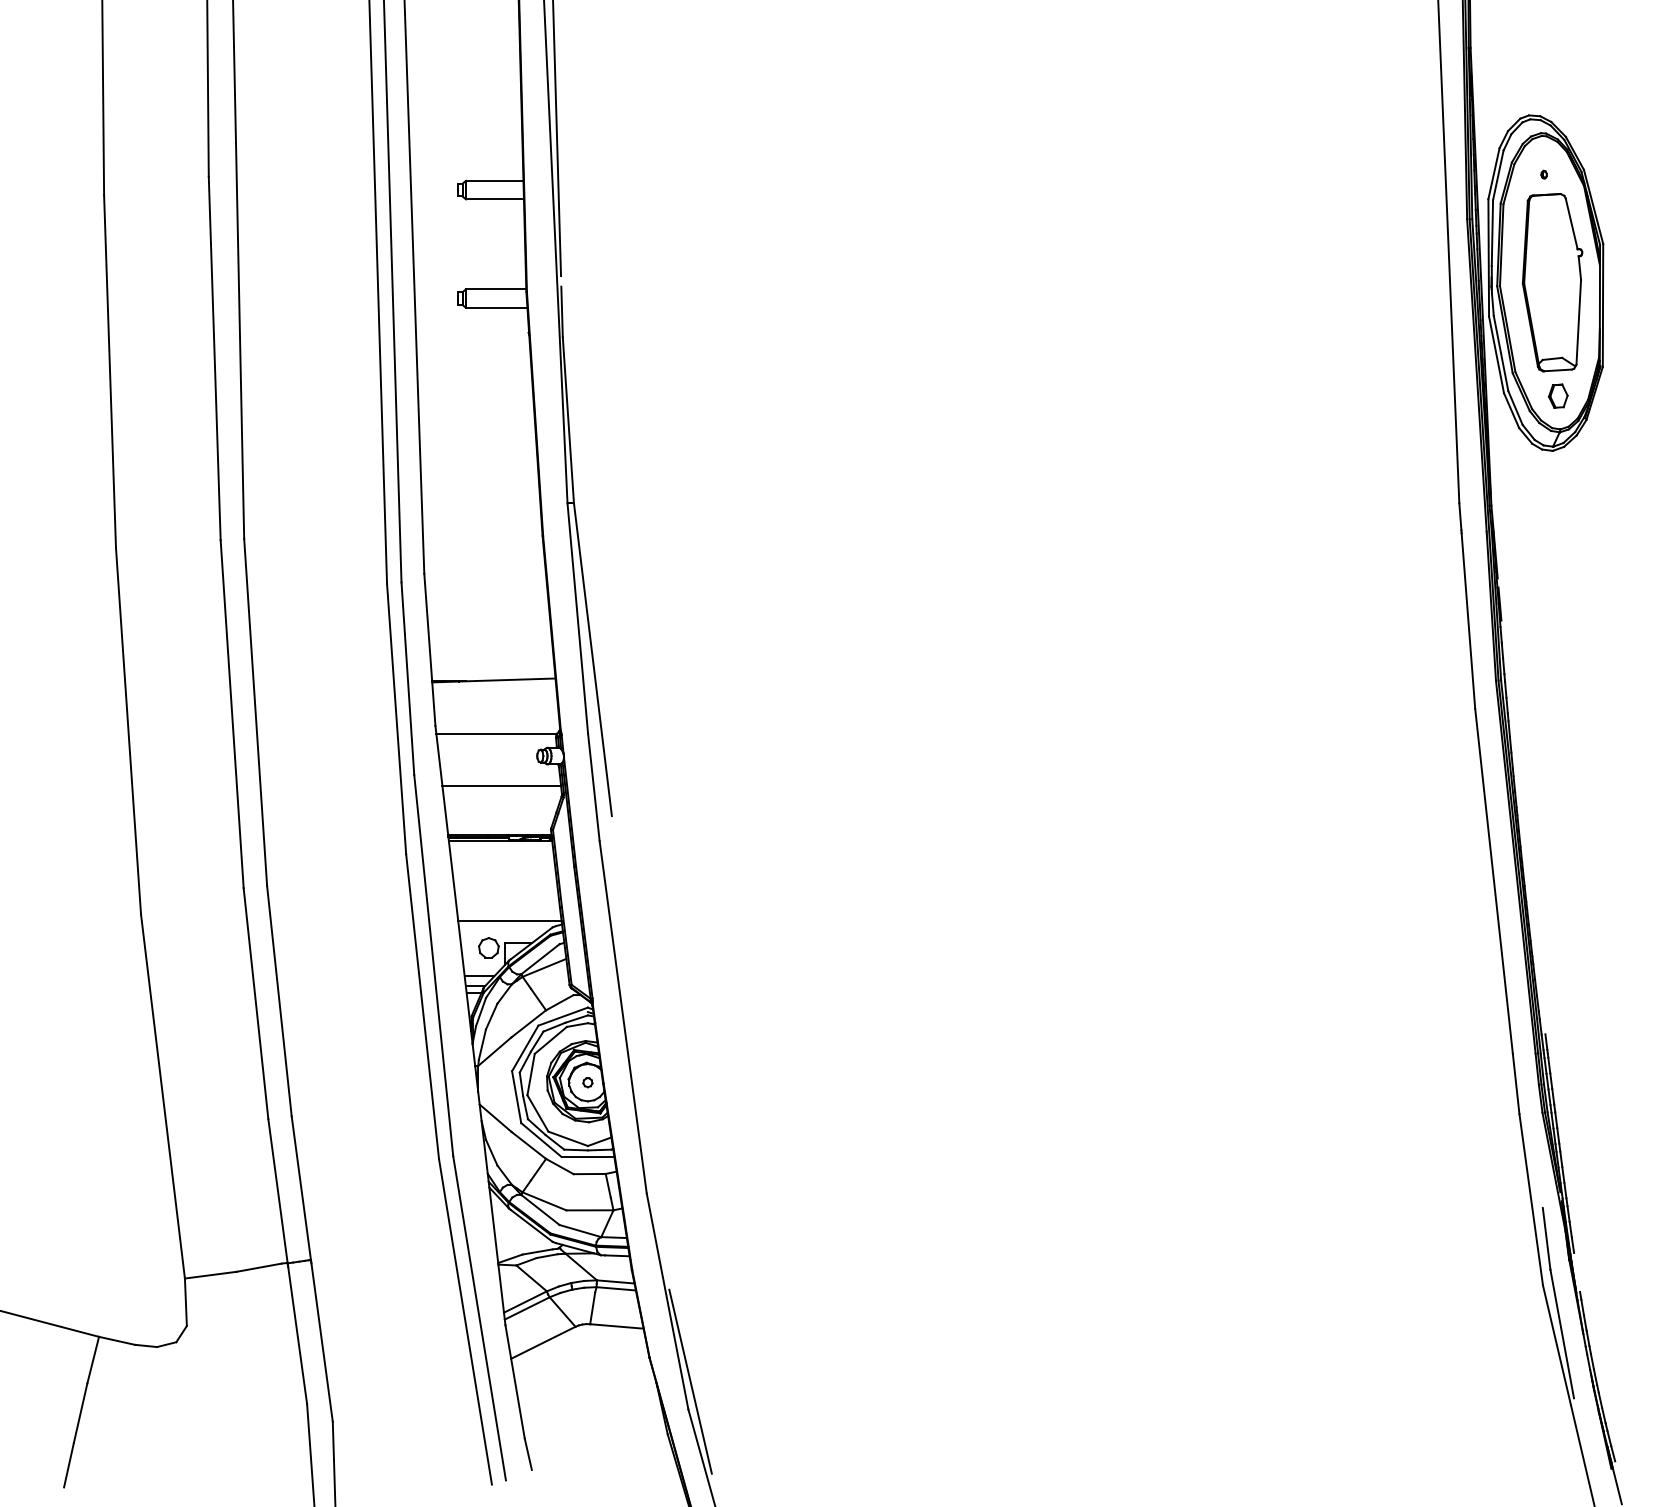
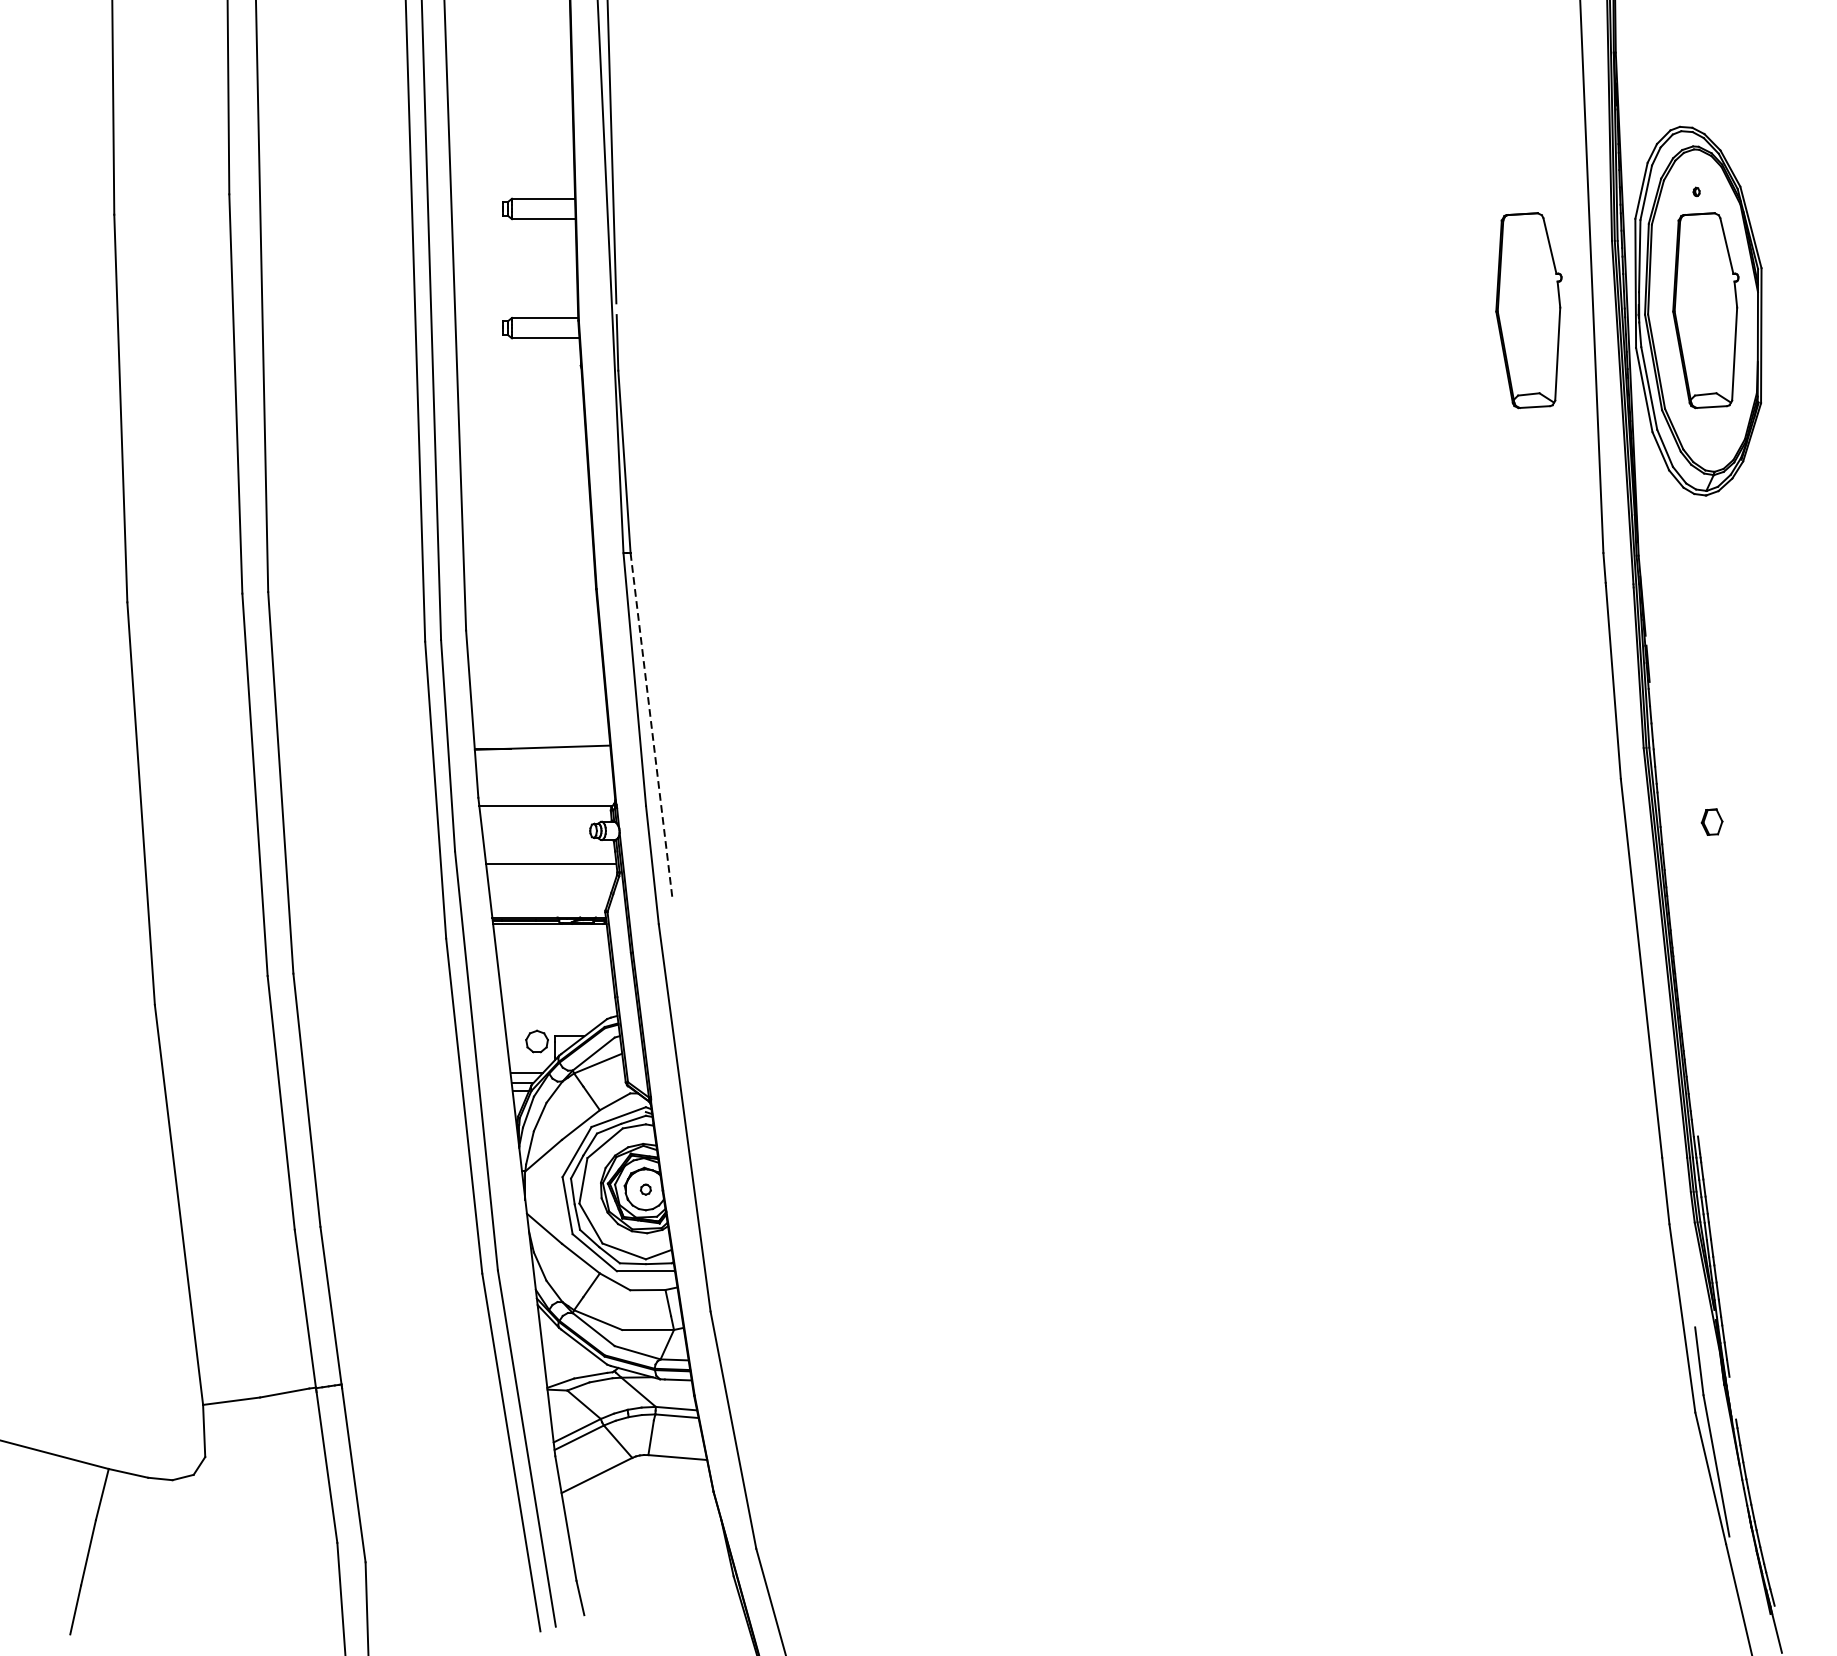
part: (1391, 282) -> (1528, 310), added
part: (1558, 395) -> (1712, 821), moved
line: (592, 659) -> (650, 724), solid -> dashed
line: (509, 920) -> (559, 1011), removed
line: (690, 1381) -> (758, 1518), removed

